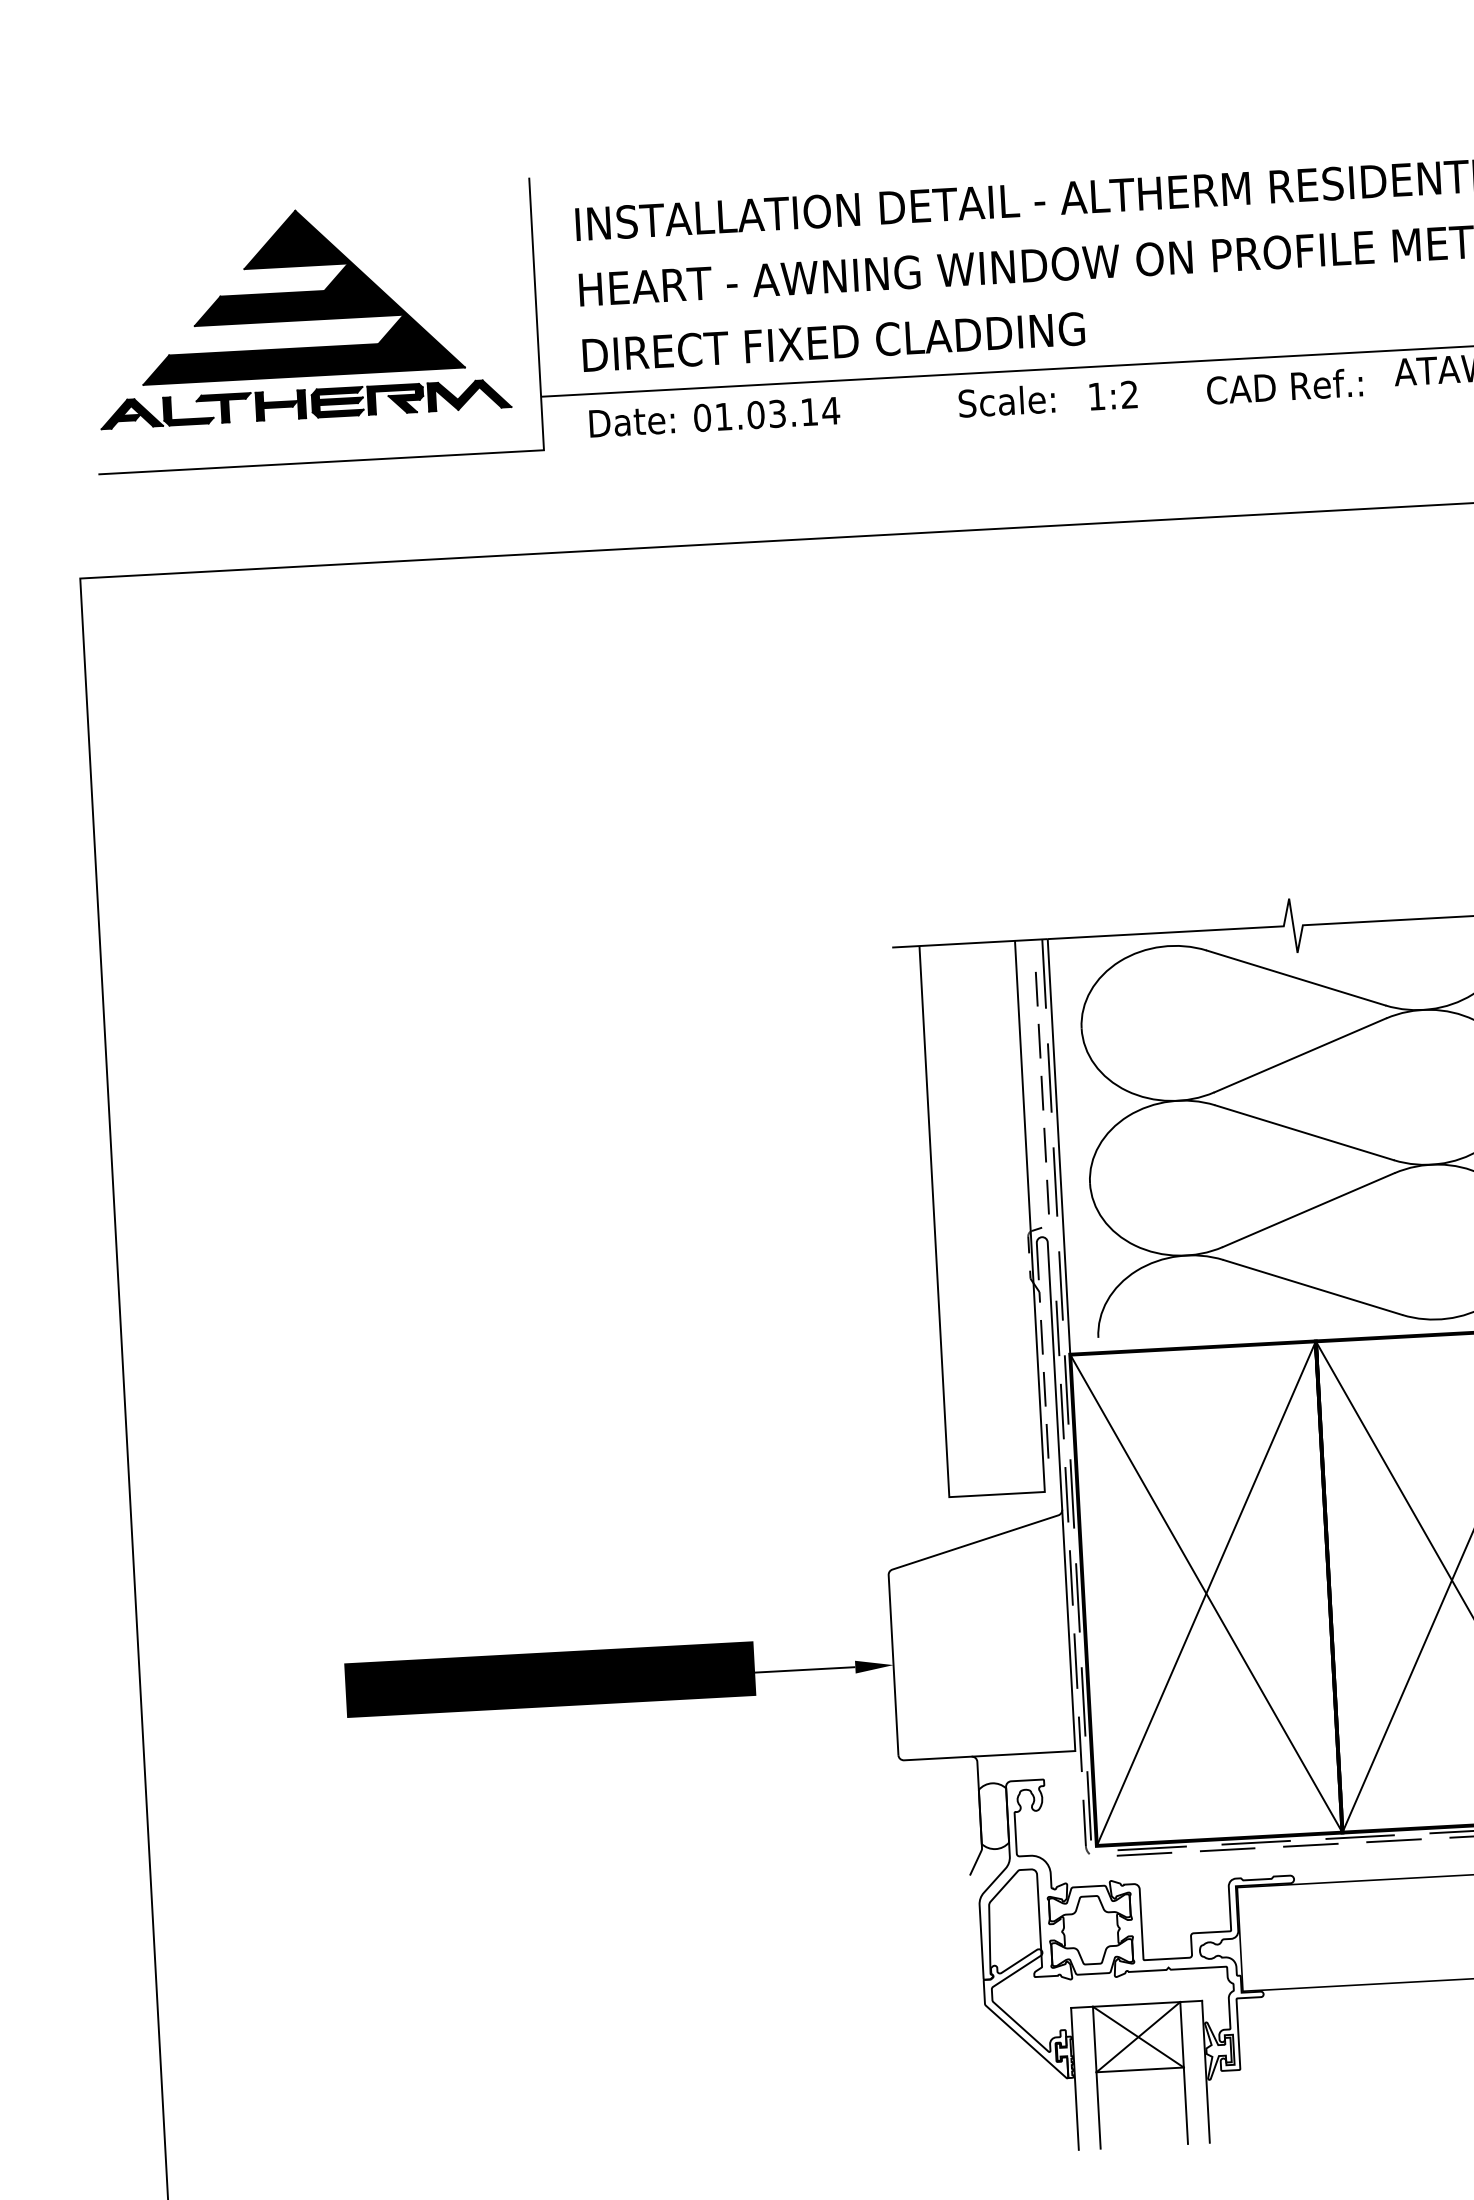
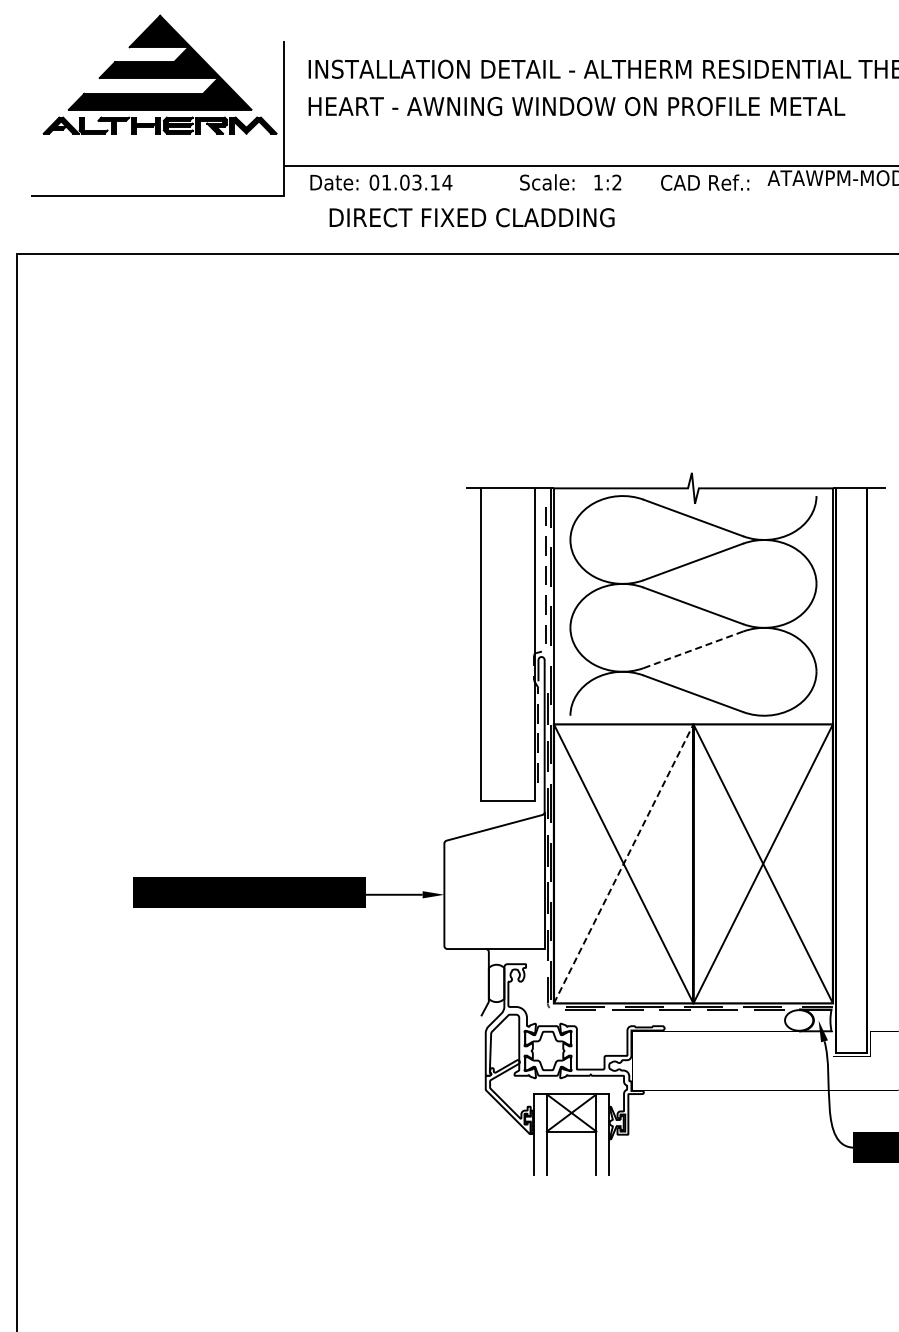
part: (299, 314) -> (159, 74), moved
text: (832, 341) -> (471, 217), moved
line: (1308, 1209) -> (693, 649), solid -> dashed
line: (1205, 1592) -> (623, 863), solid -> dashed

